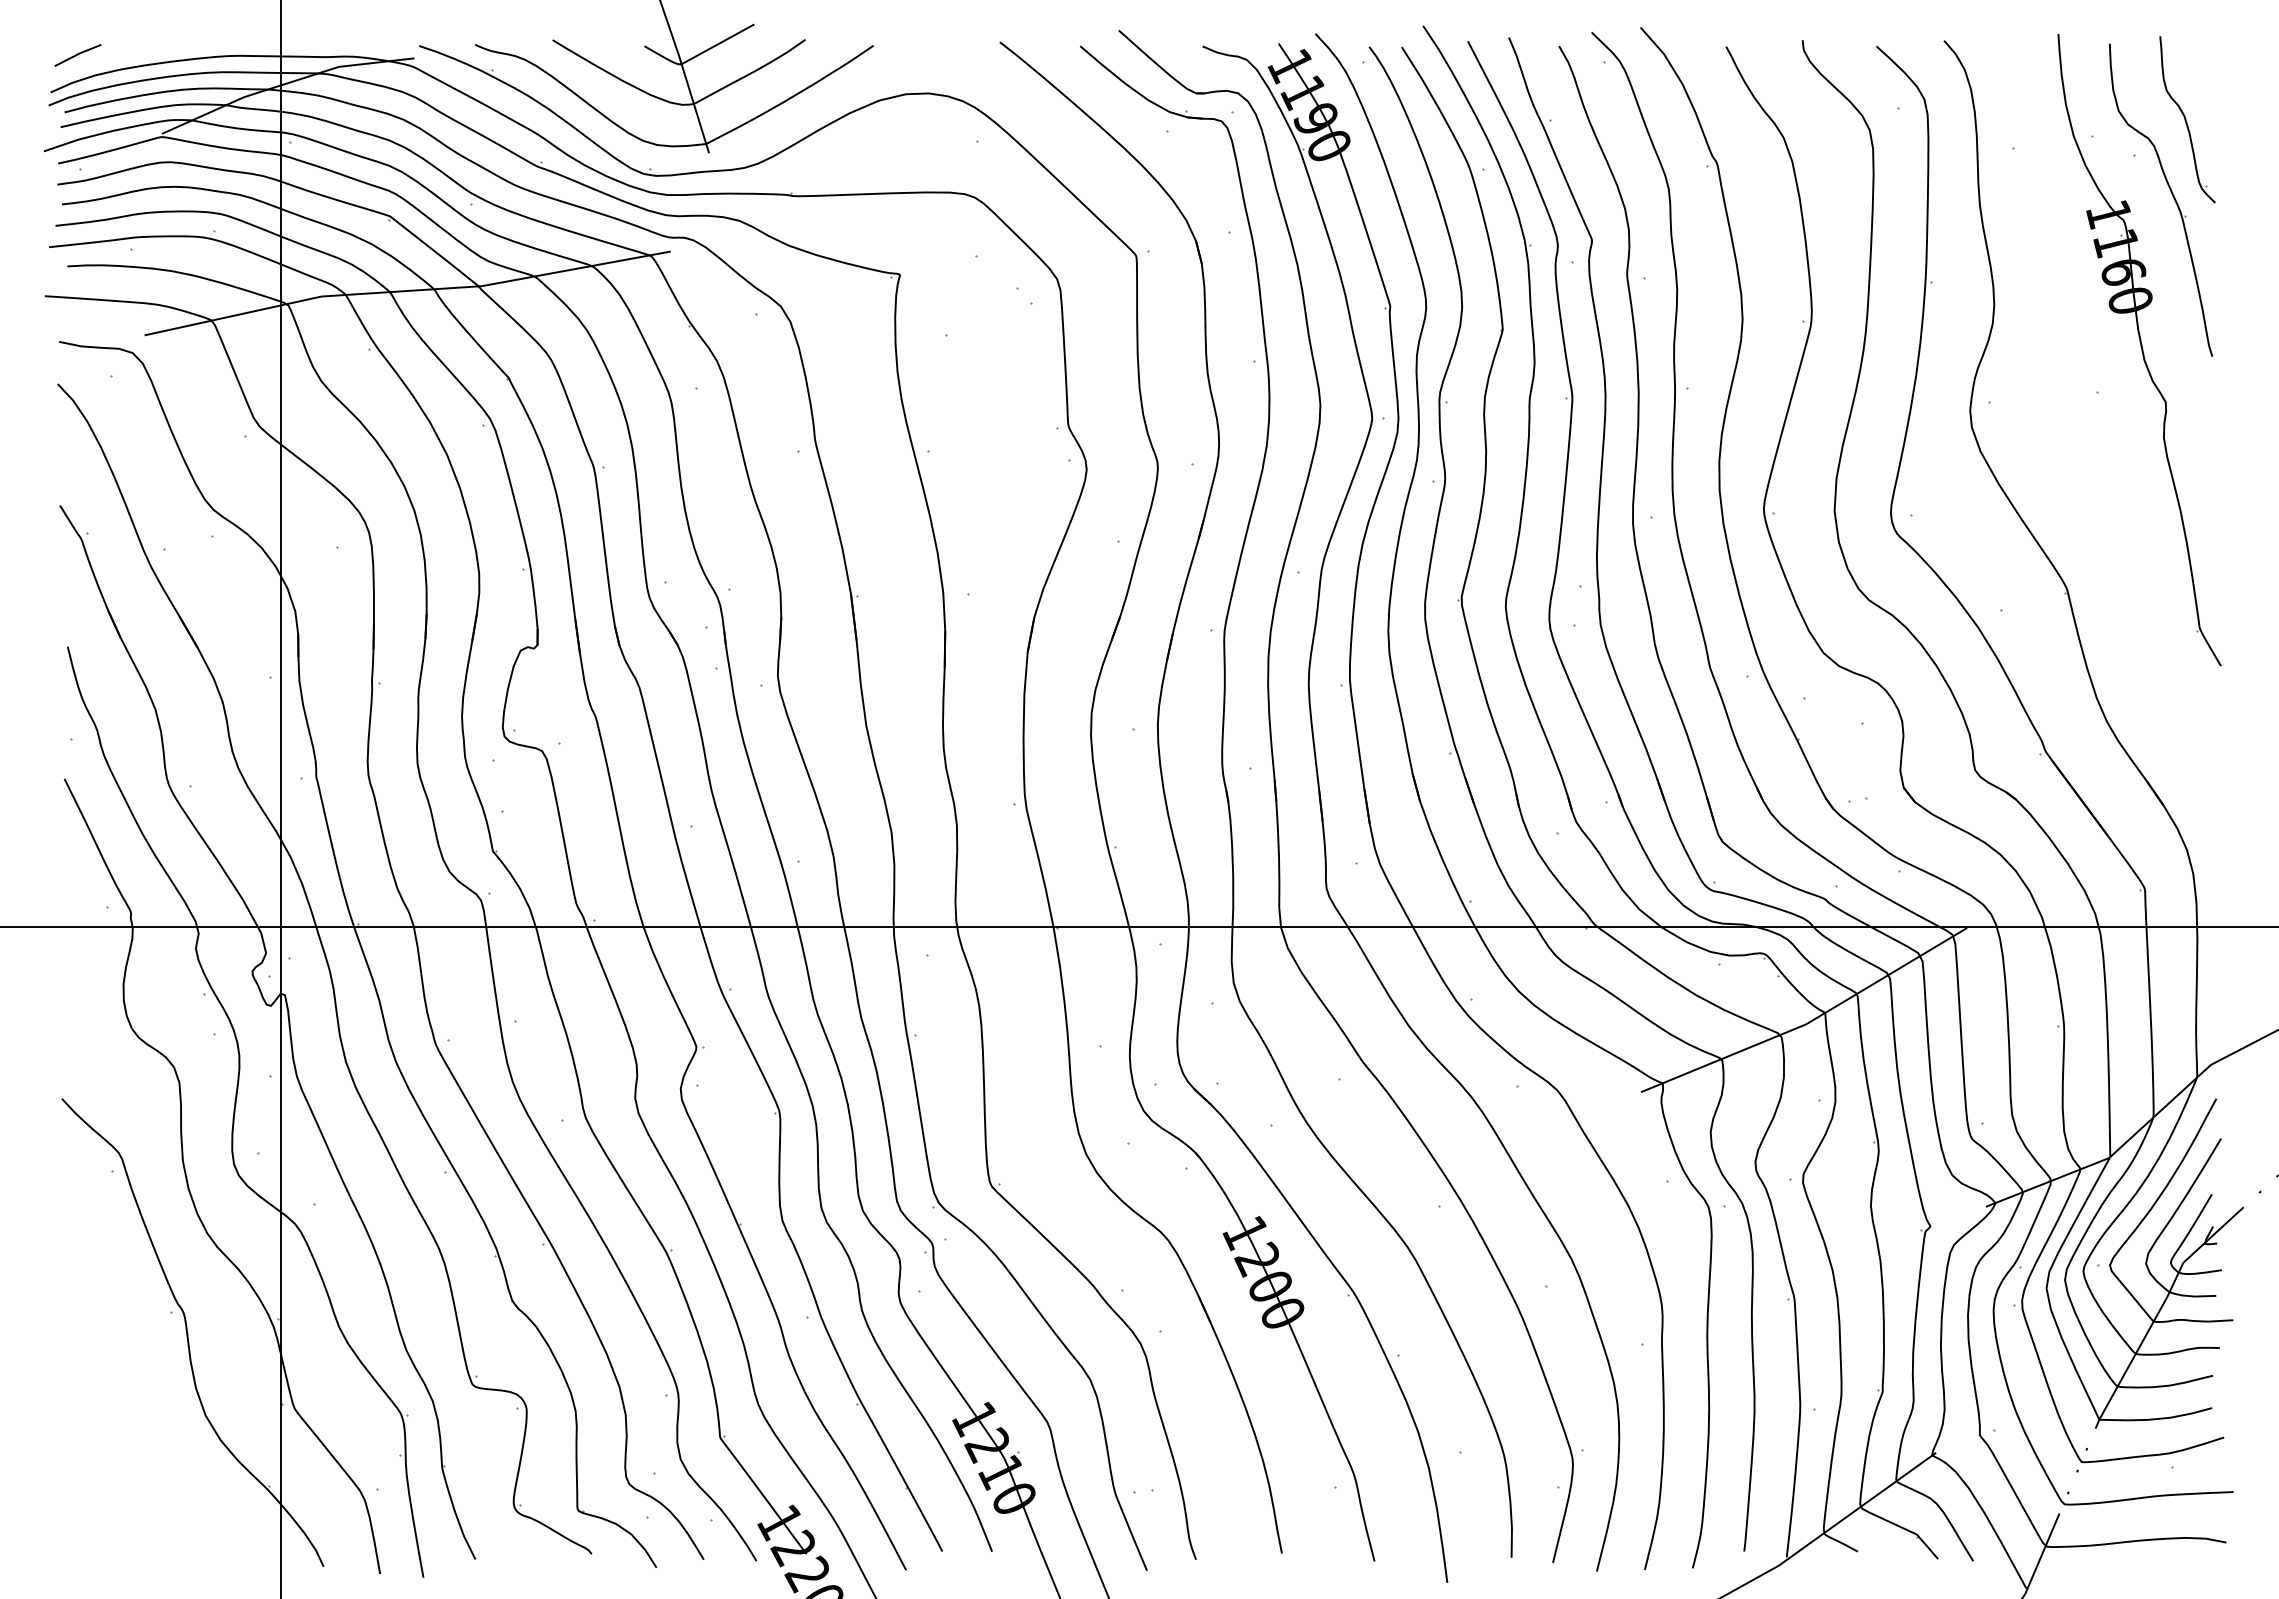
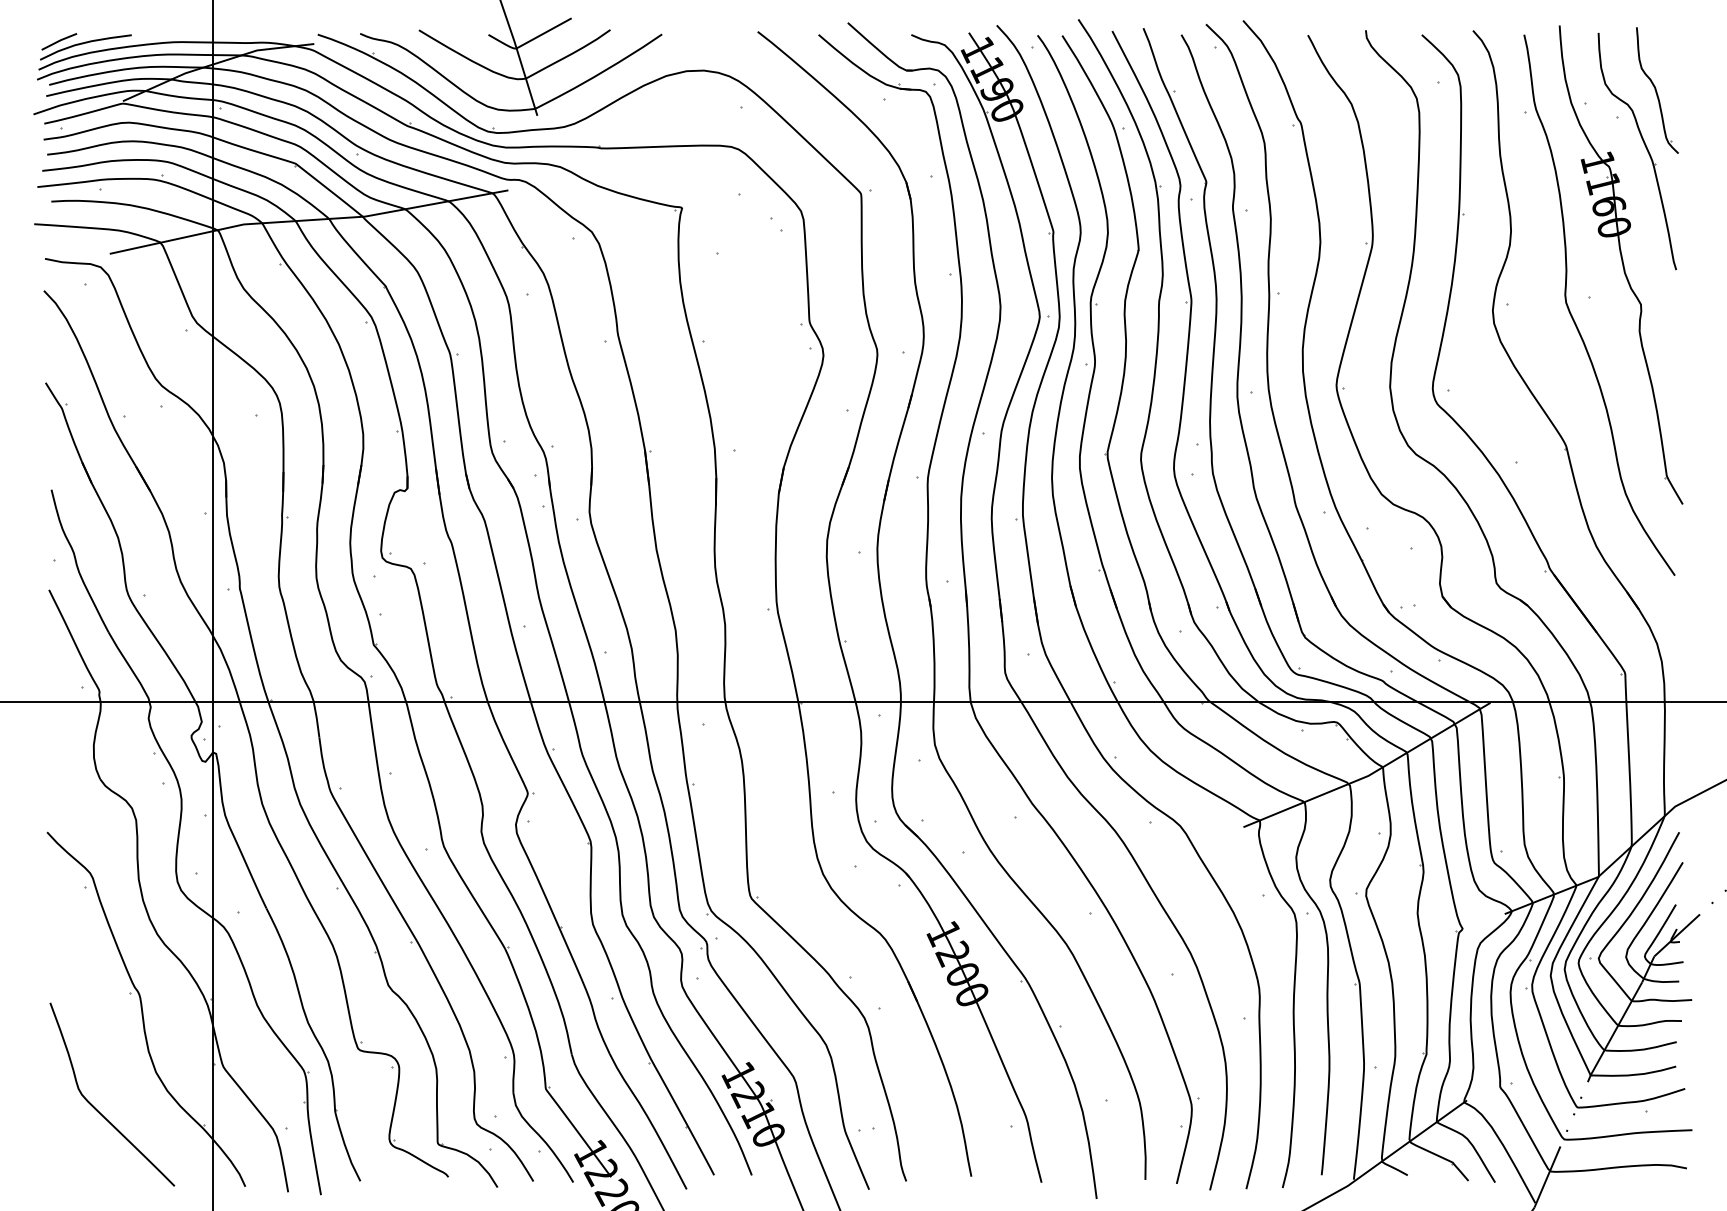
curve: (110, 58) -> (83, 44), added
curve: (2076, 419) -> (1573, 317), added
curve: (127, 1464) -> (96, 1109), added

